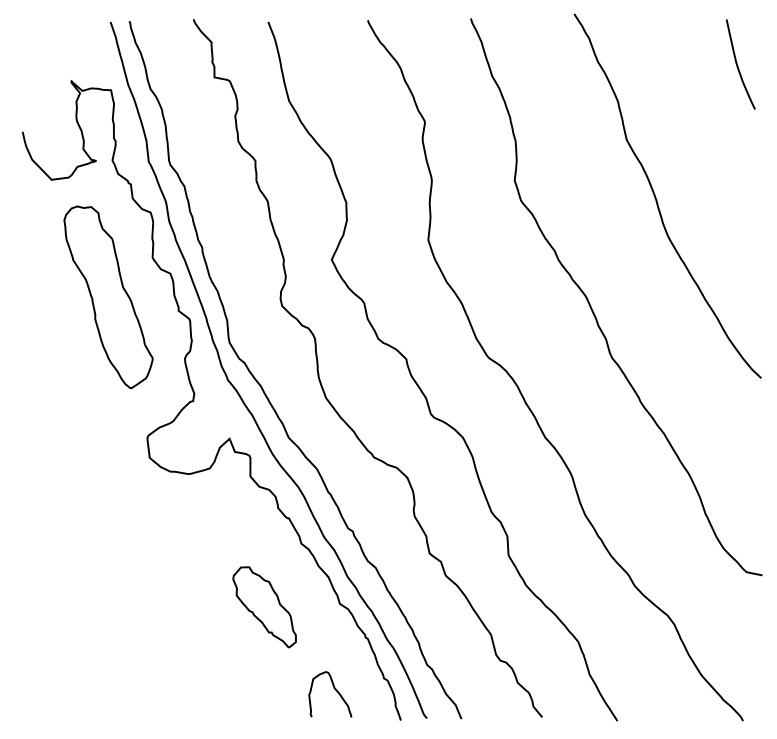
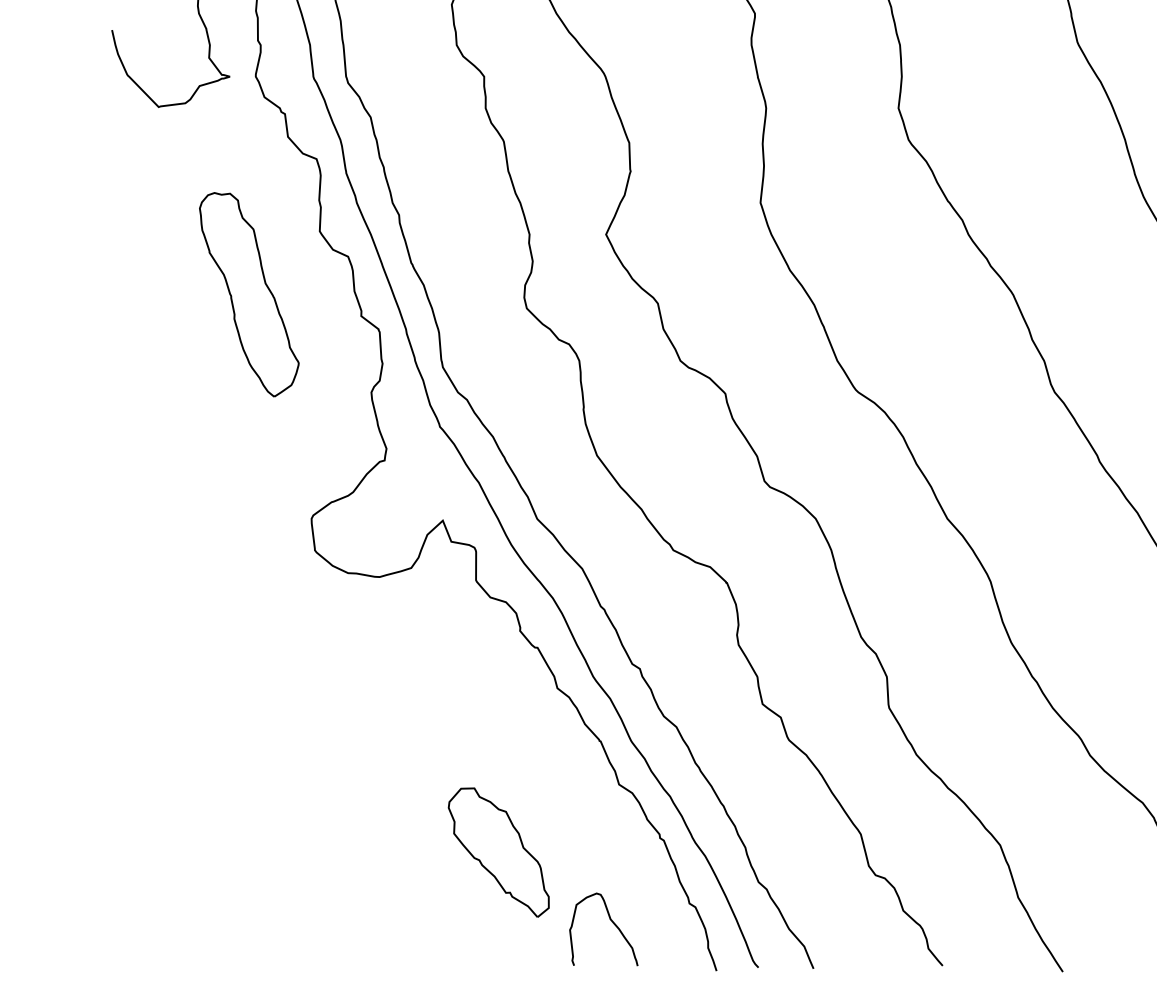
part: (108, 297) -> (249, 294), size x0.7
part: (264, 607) -> (498, 852), moved

